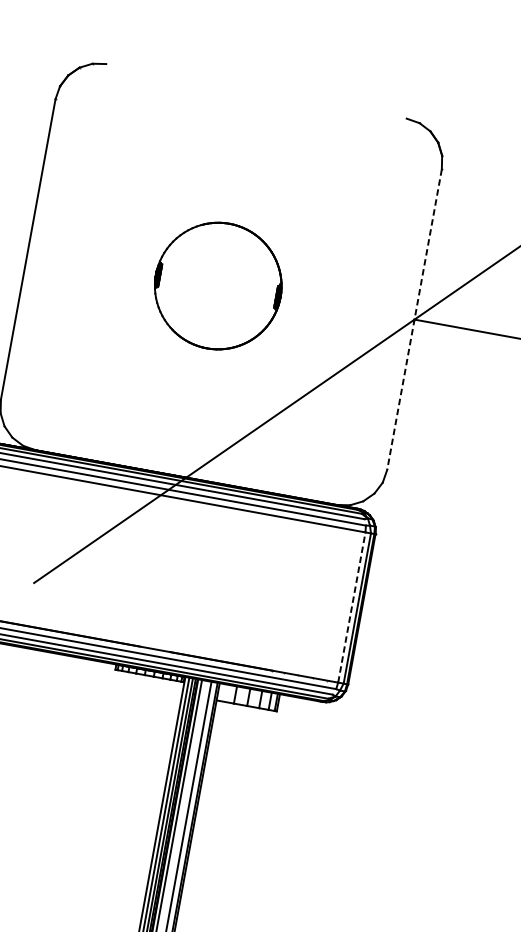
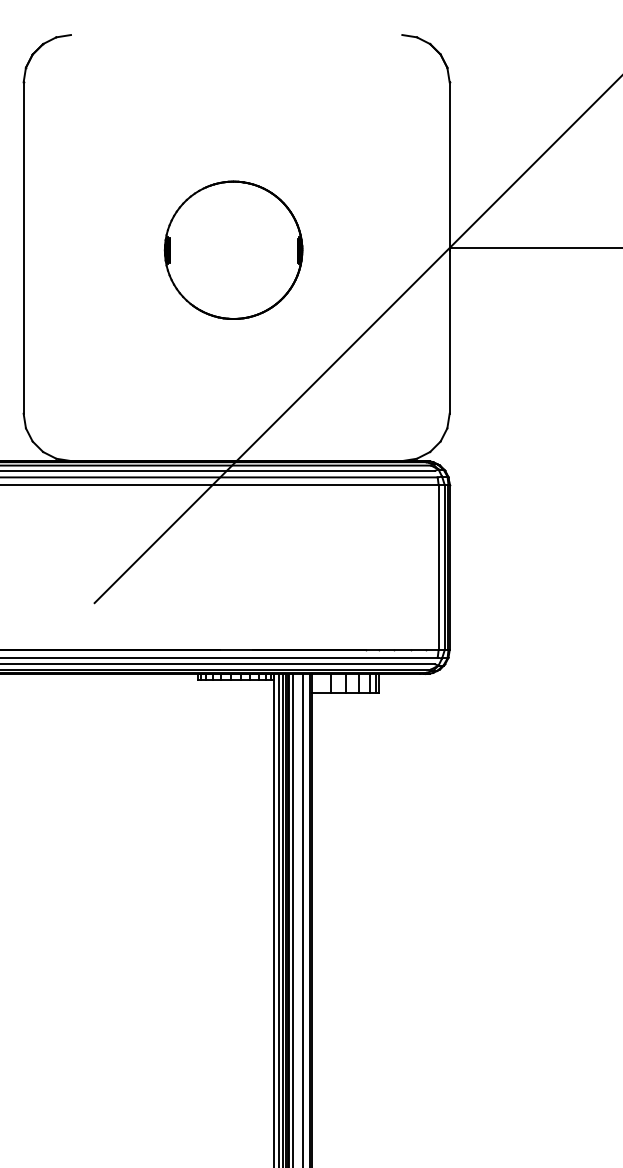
line: (414, 319) -> (449, 248), dashed -> solid
line: (351, 607) -> (438, 567), dashed -> solid

